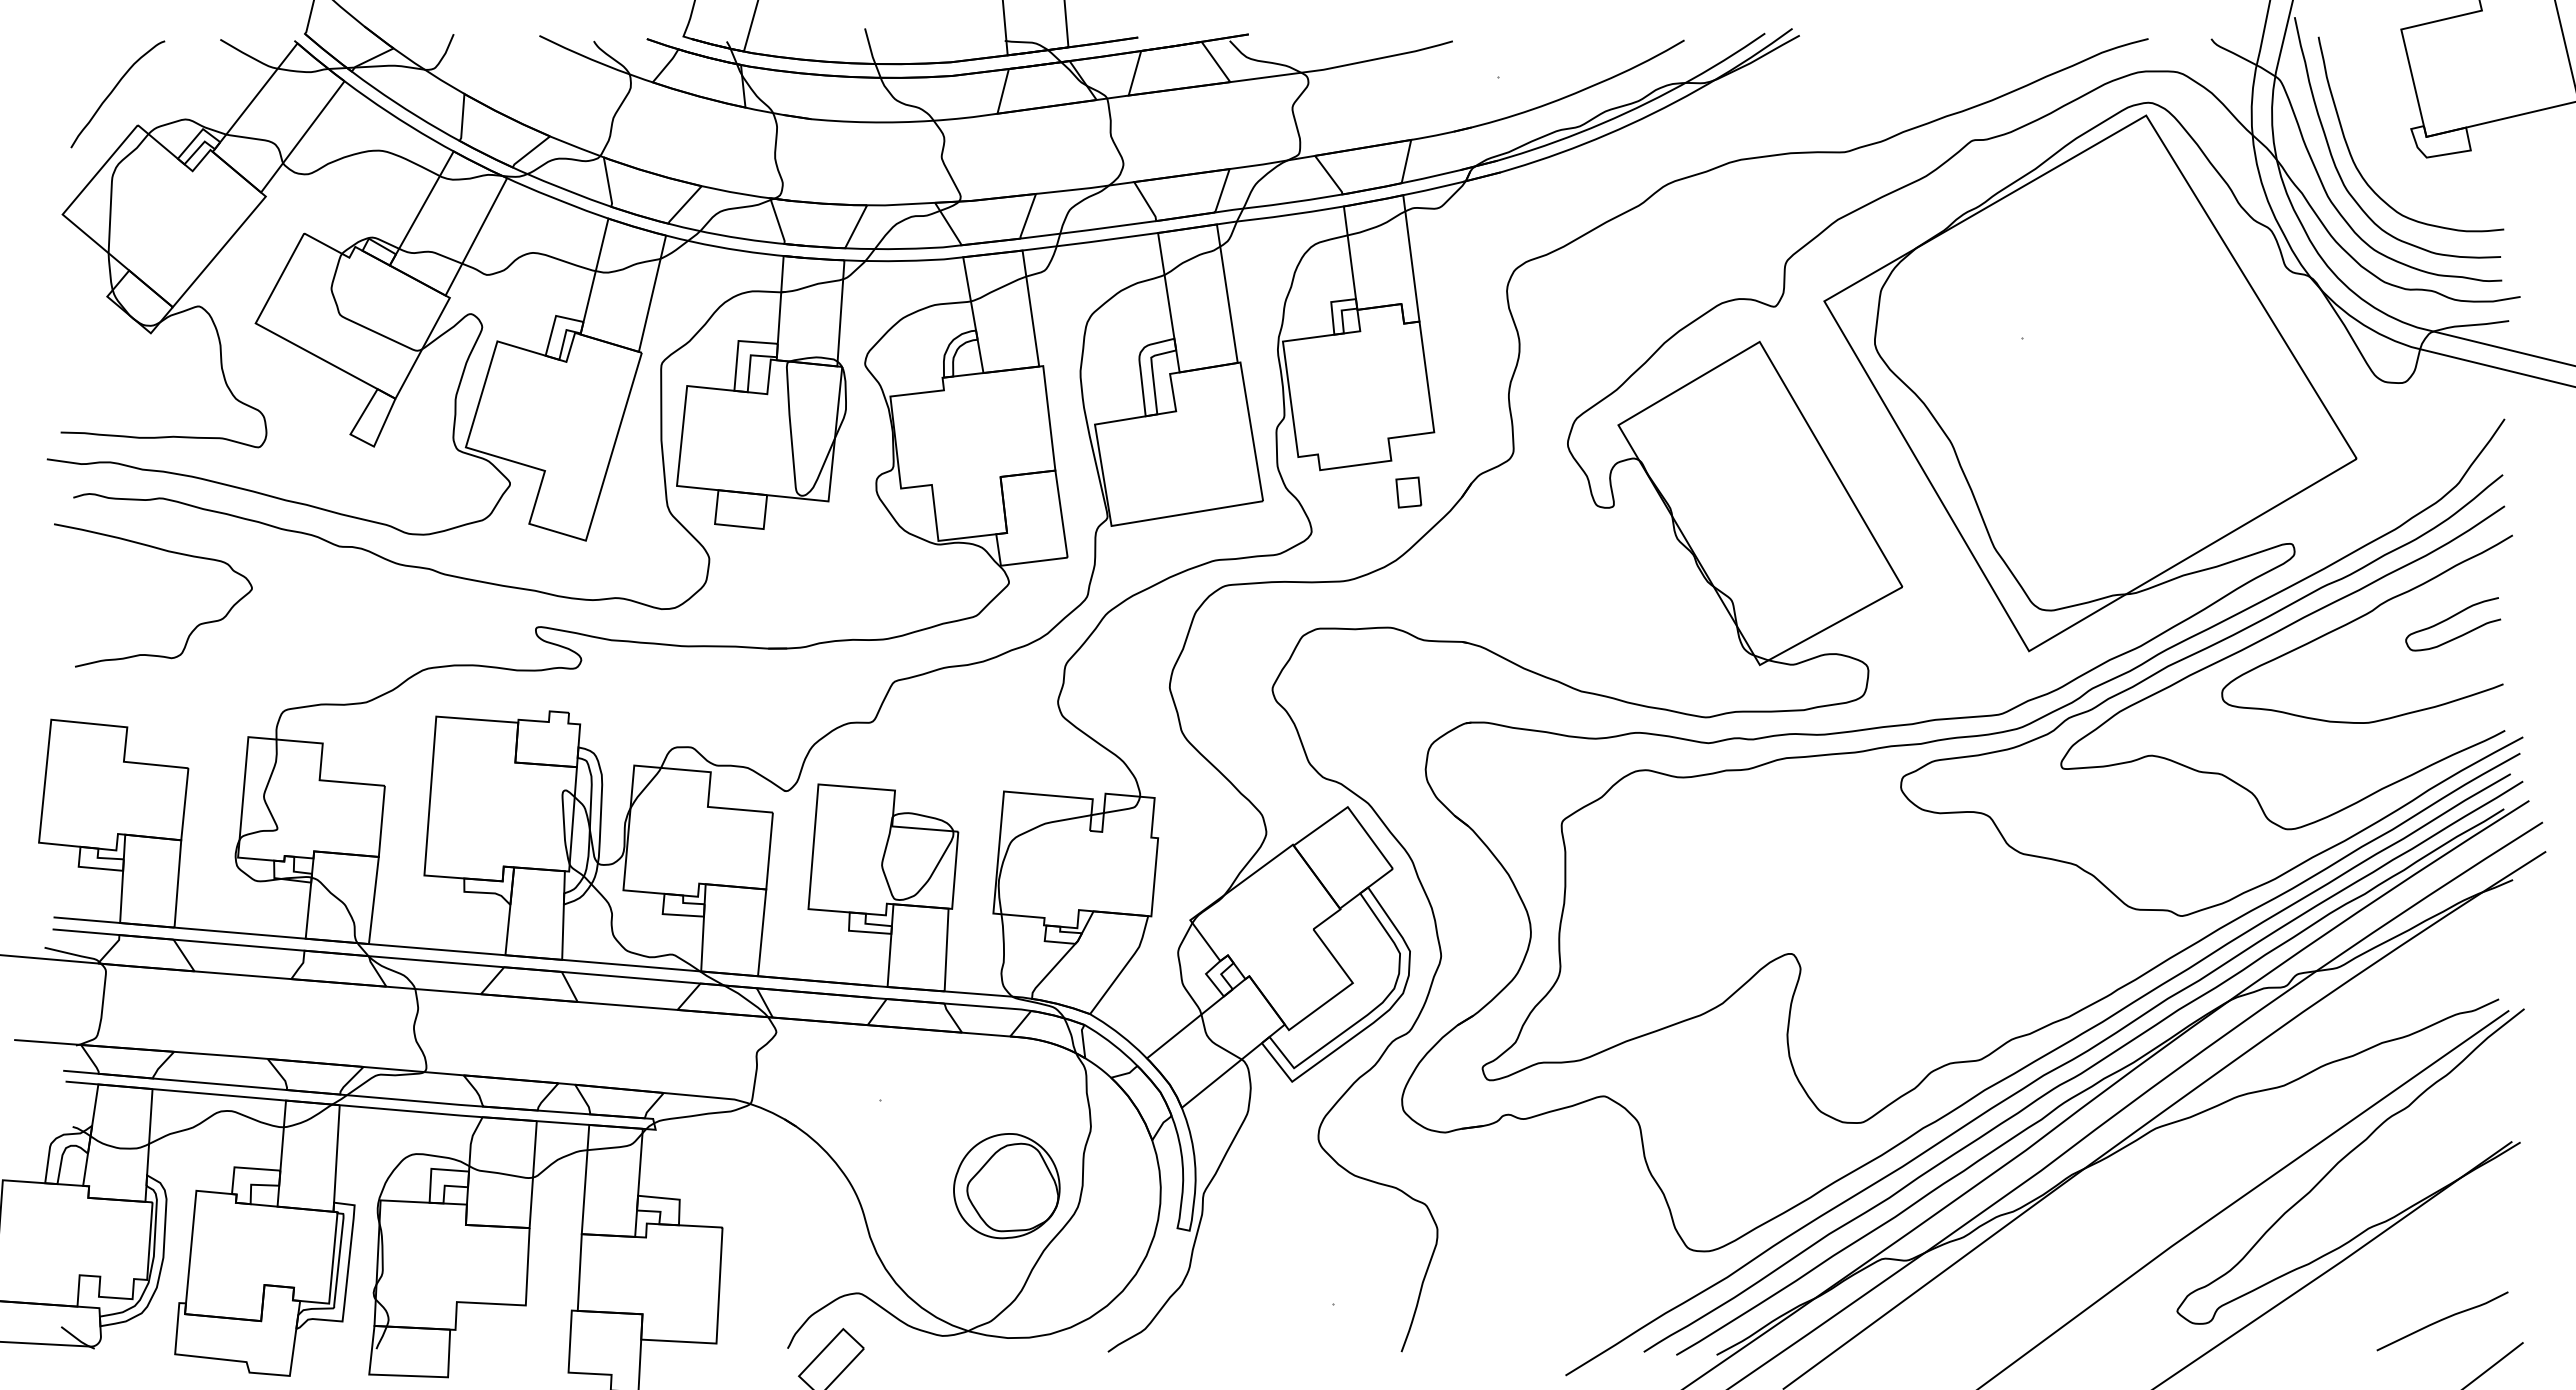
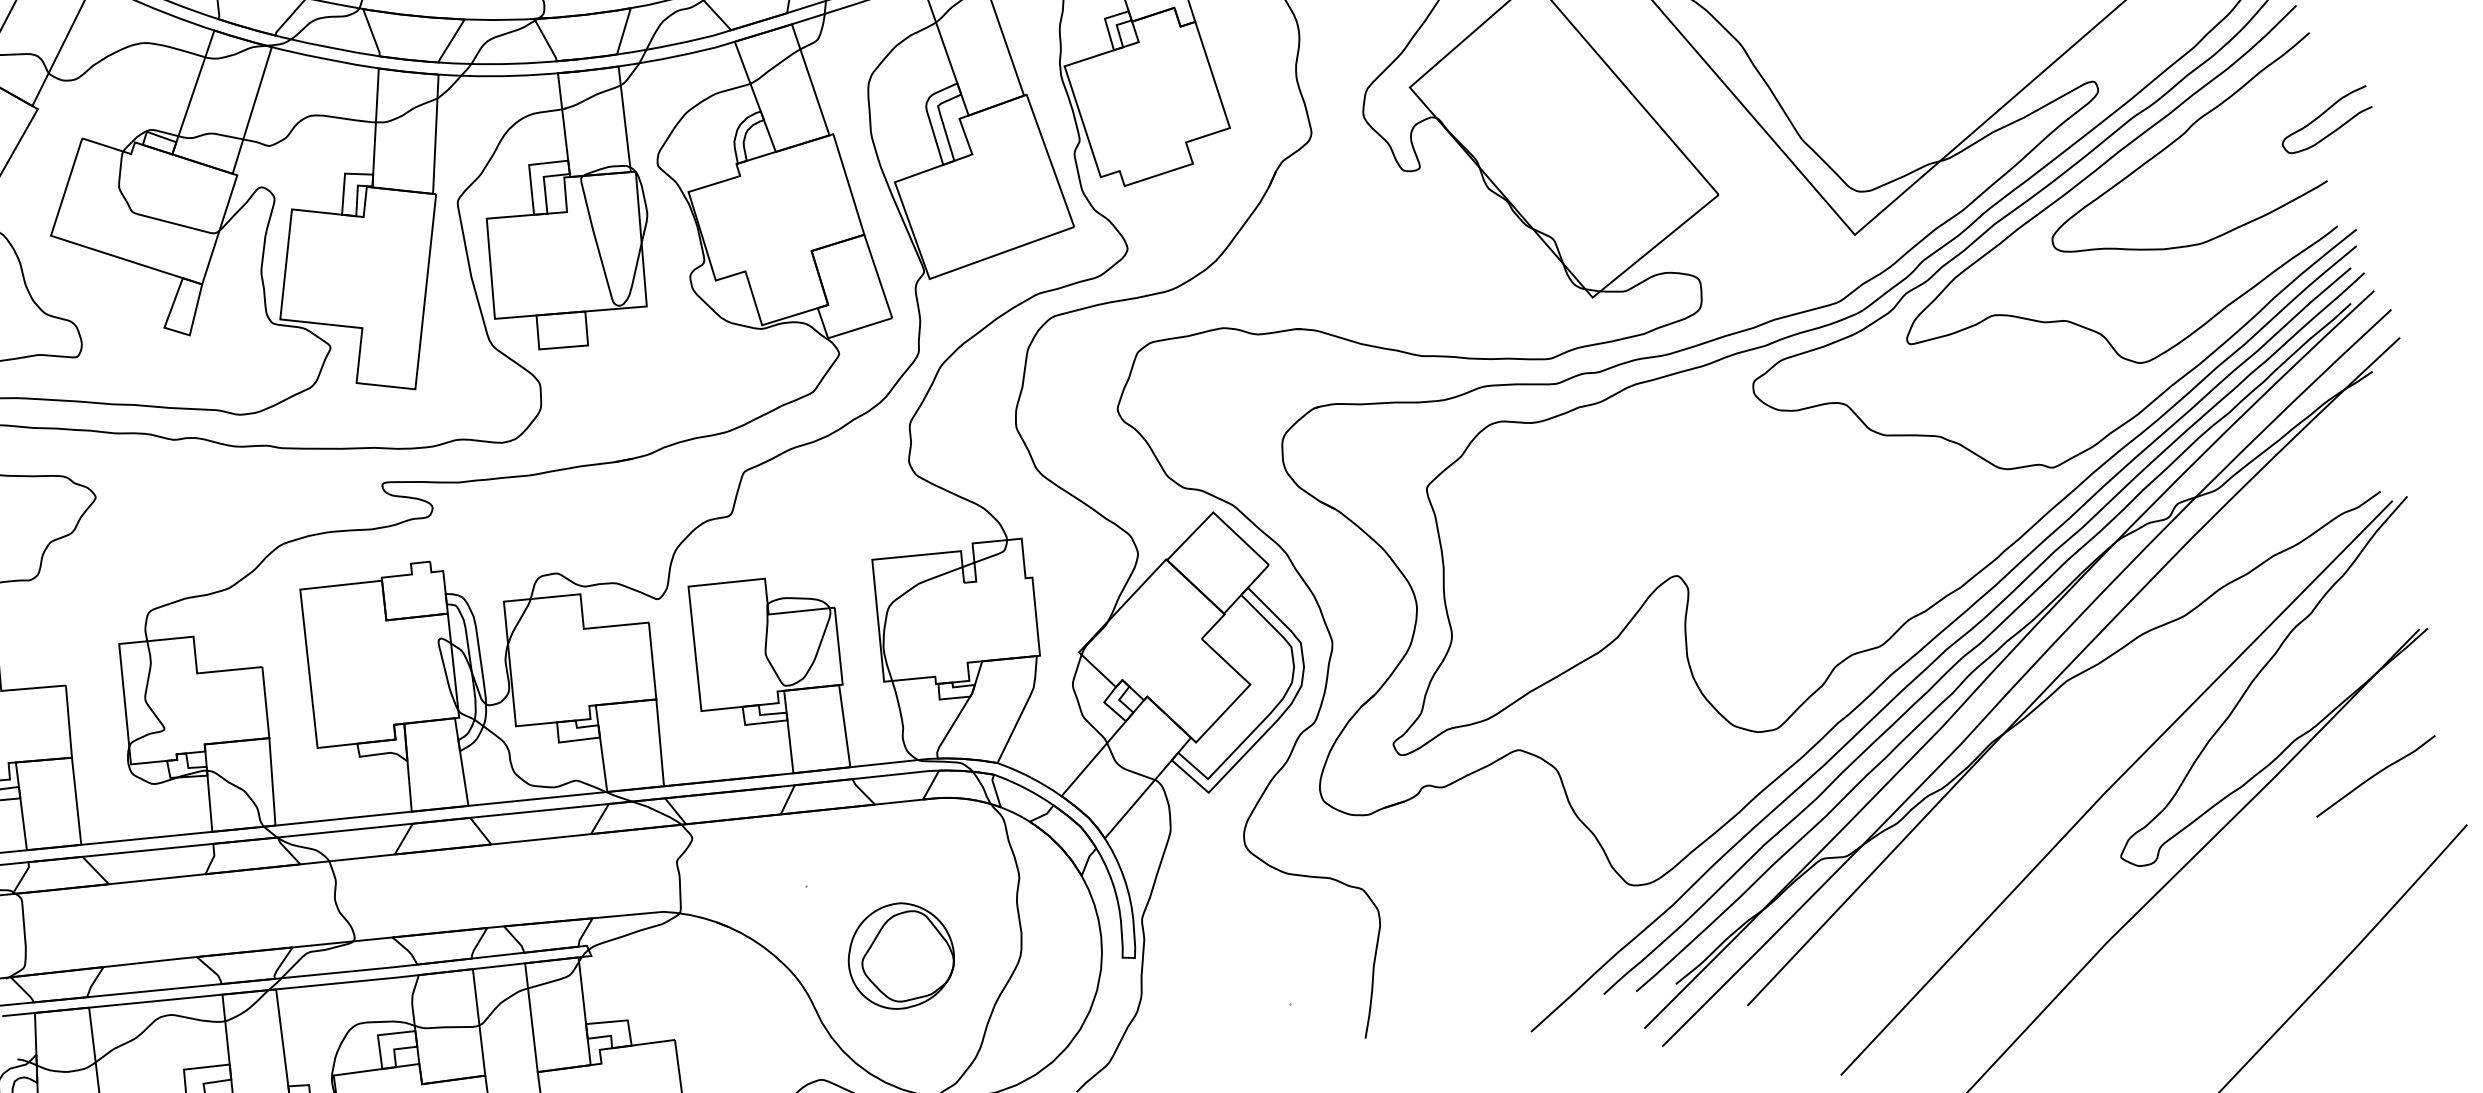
part: (1408, 492) -> (1215, 191), removed
curve: (2451, 618) -> (2323, 114), moved
part: (1006, 1186) -> (900, 956), moved
curve: (2442, 1320) -> (2375, 775), moved

